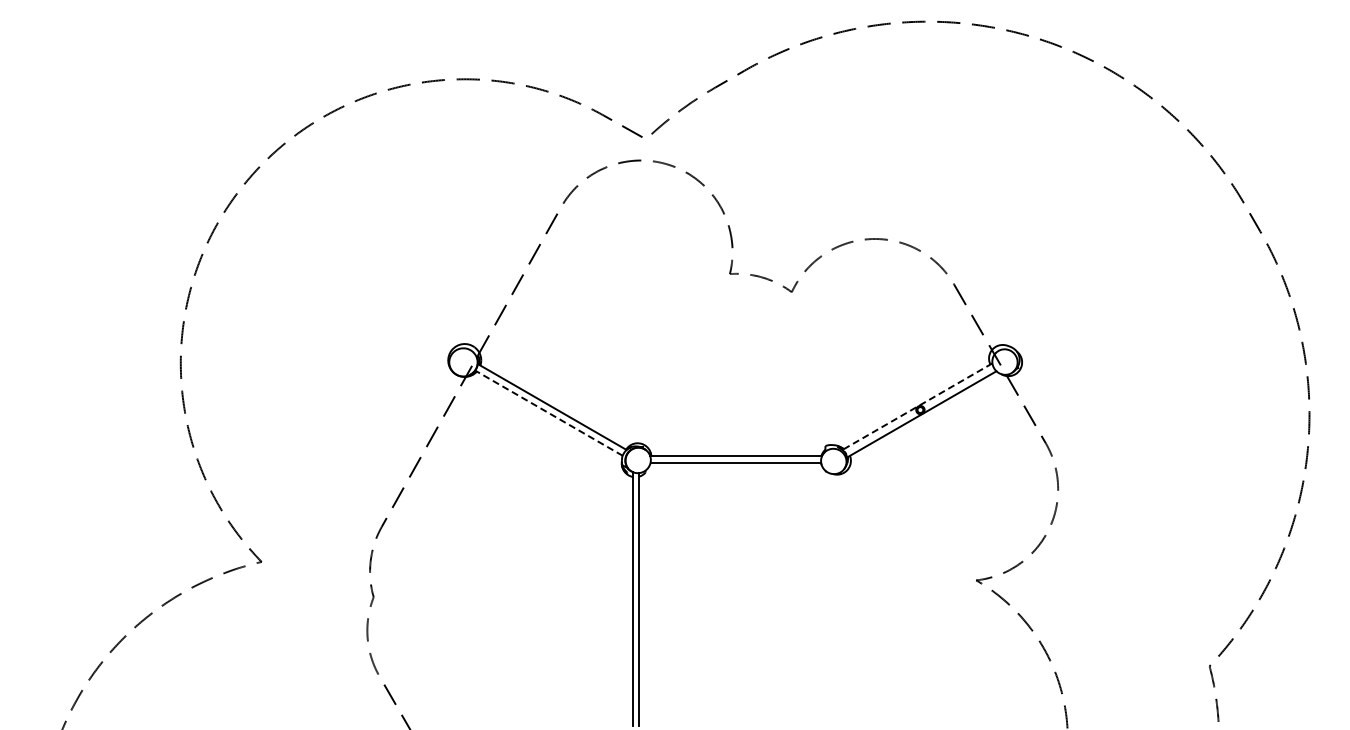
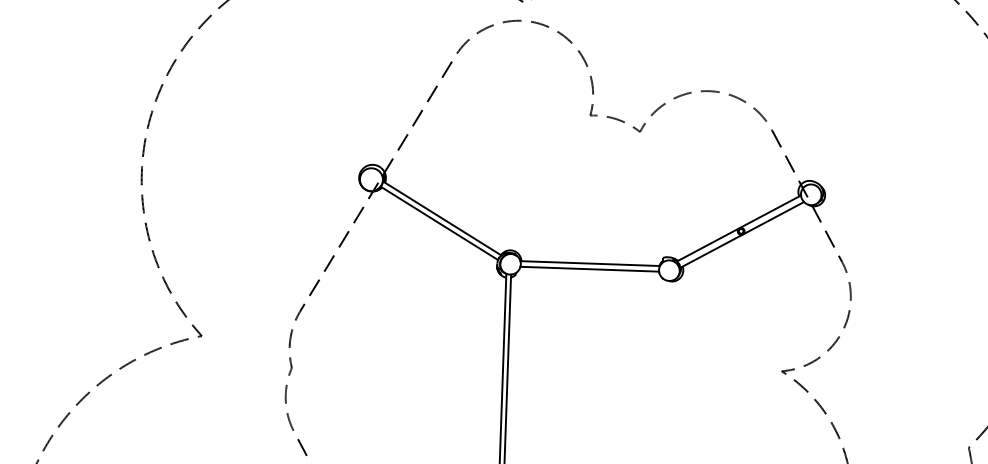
line: (917, 406) -> (738, 228), dashed -> solid
line: (548, 412) -> (439, 222), dashed -> solid

